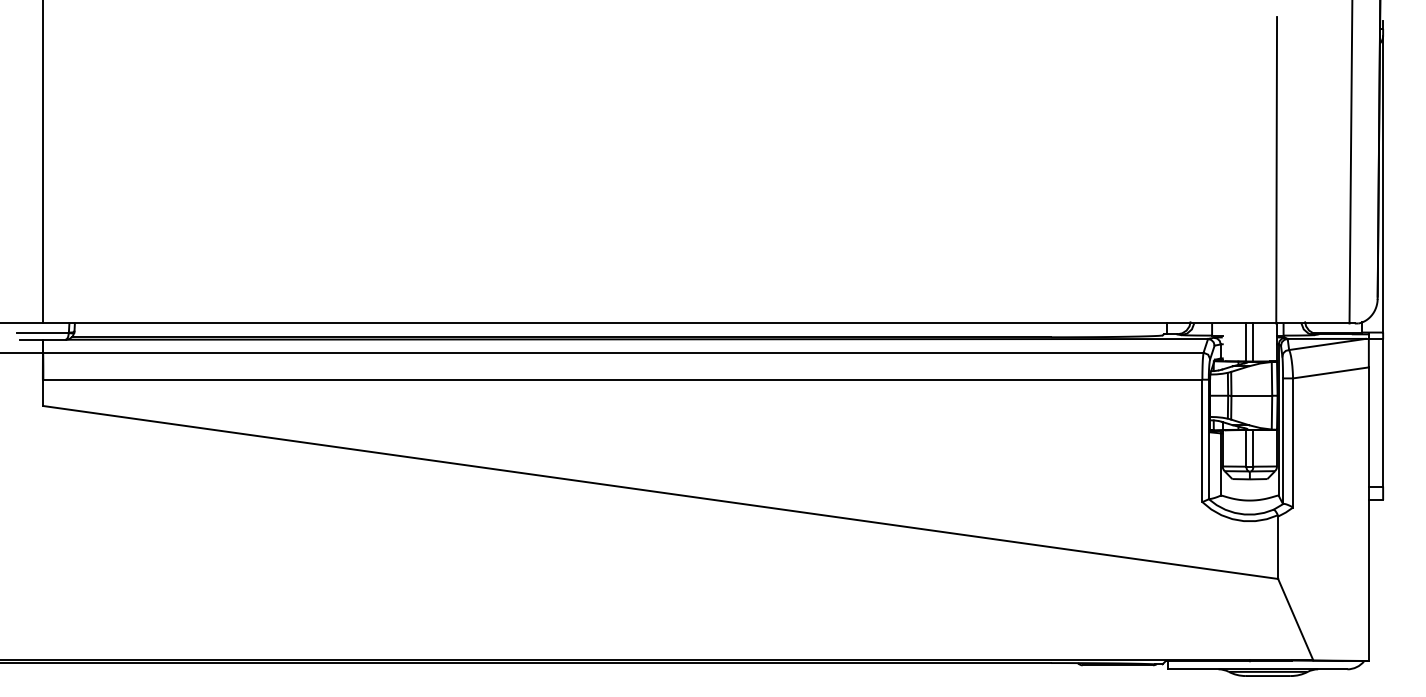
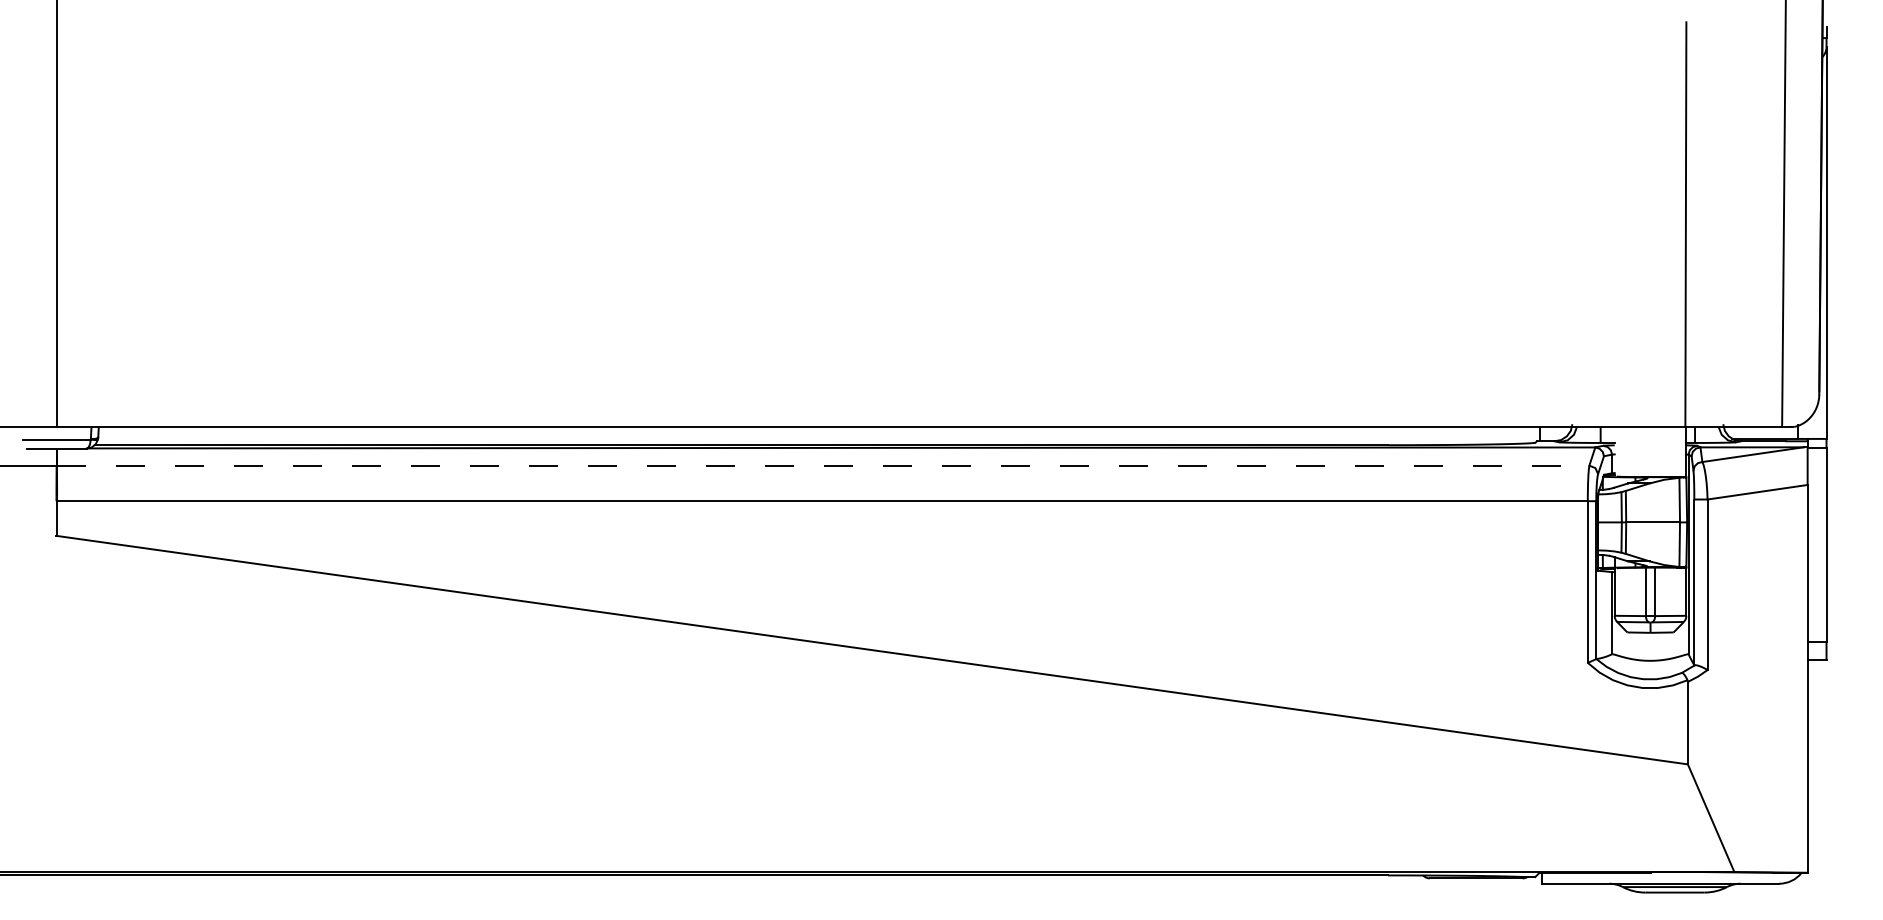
line: (1246, 342) -> (1645, 451), removed
line: (1253, 342) -> (1655, 451), removed
line: (623, 352) -> (823, 465), solid -> dashed

